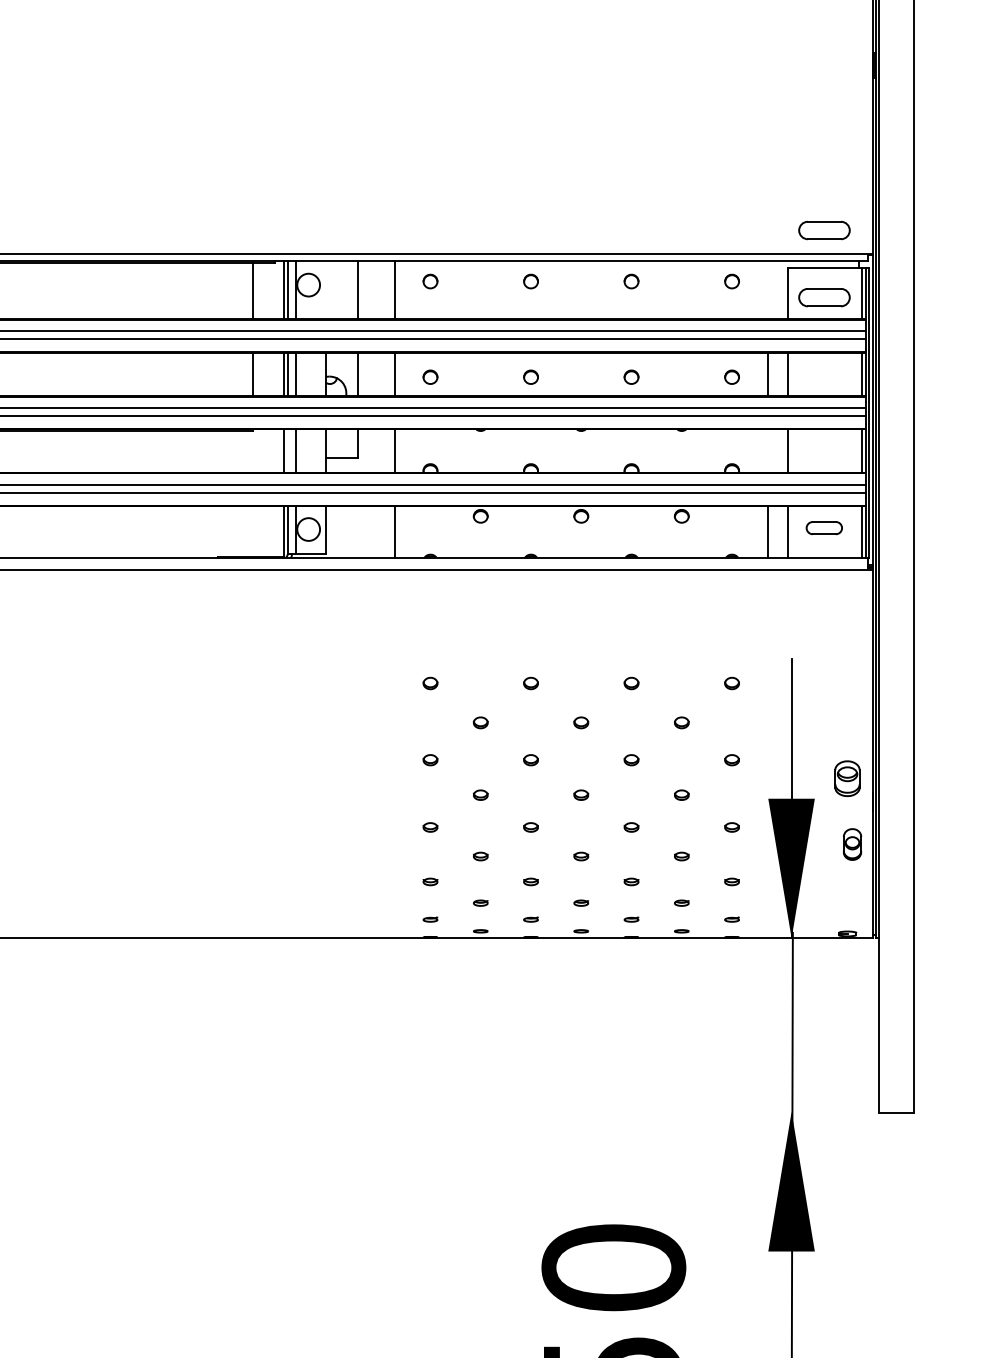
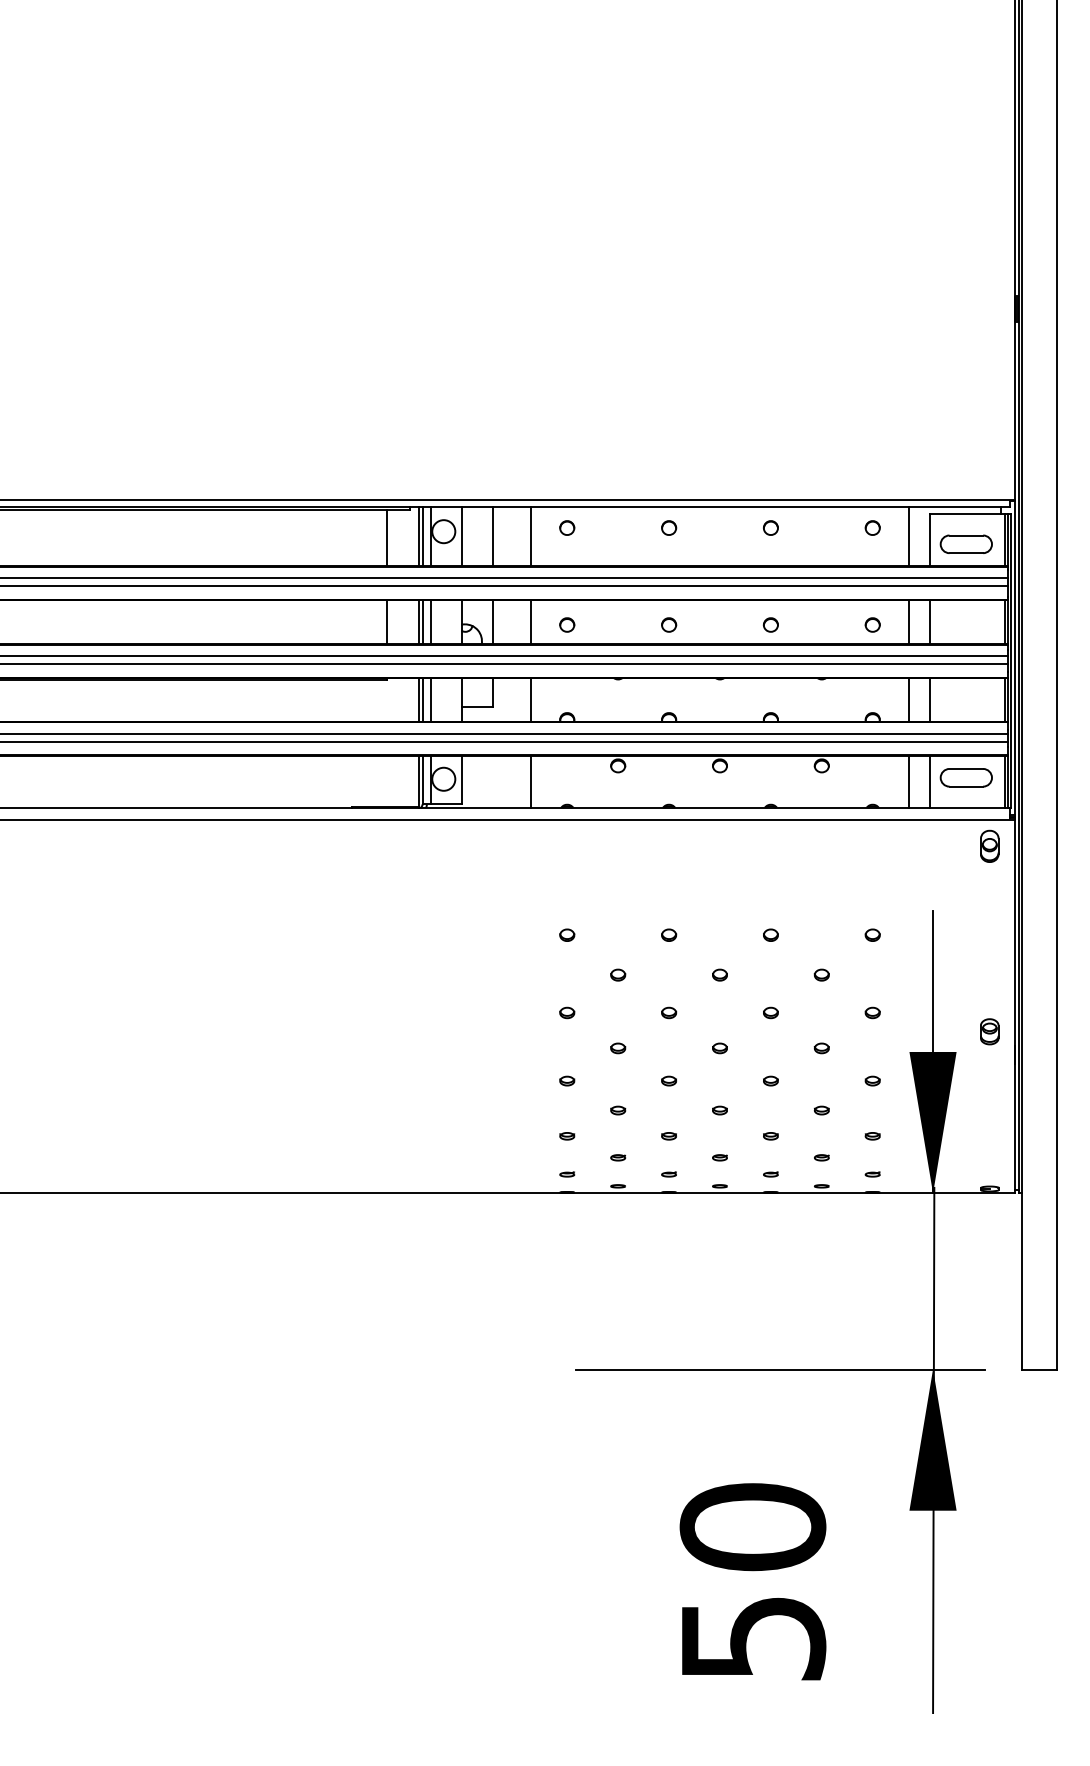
part: (823, 229) -> (965, 475), removed
line: (326, 289) -> (461, 536), added
line: (768, 289) -> (909, 536), added
line: (287, 450) -> (422, 699), added
line: (768, 450) -> (909, 699), added
part: (823, 527) -> (965, 777), size x1.43
part: (847, 778) -> (989, 1031), size x0.71
part: (852, 843) -> (989, 845), moved
line: (640, 1113) -> (779, 1370), added

